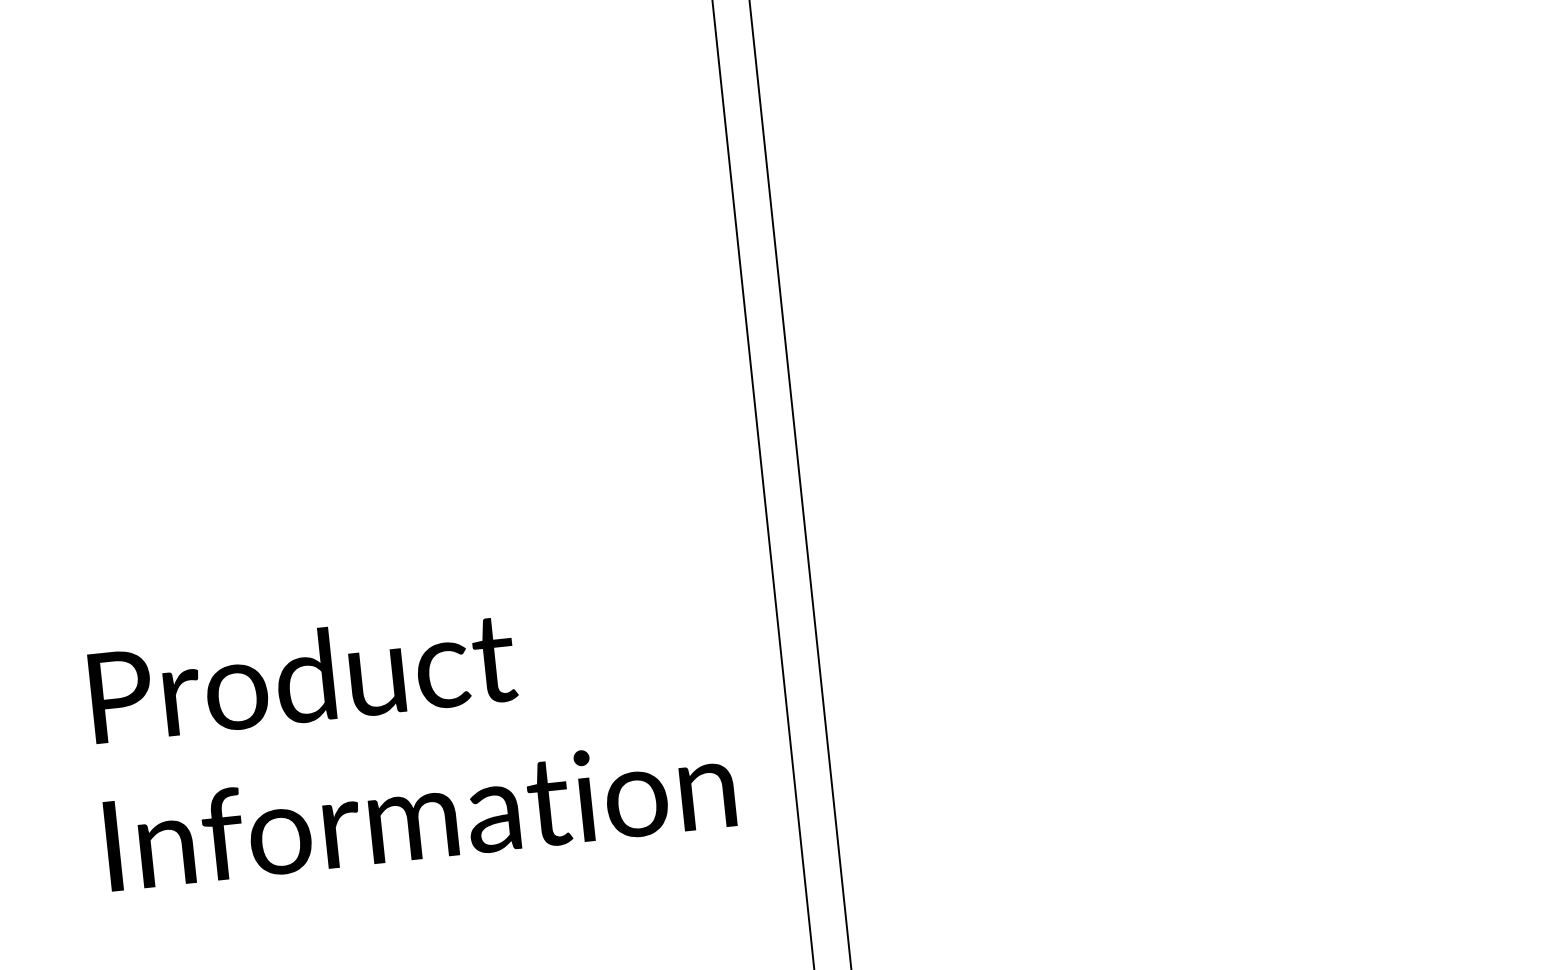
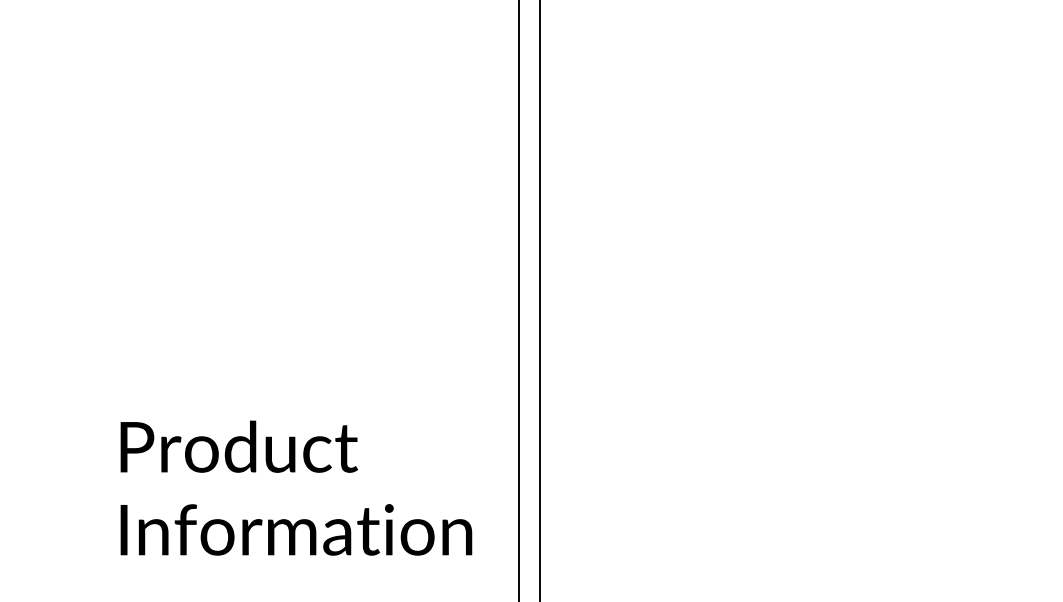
text: (412, 738) -> (296, 487), moved

